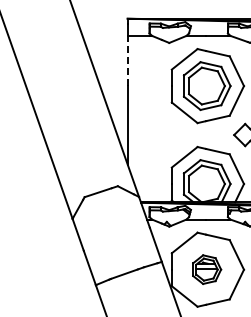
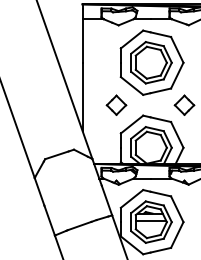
line: (127, 60) -> (82, 40), dashed -> solid
part: (166, 134) -> (116, 104), added
part: (206, 269) -> (150, 221), size x1.67

